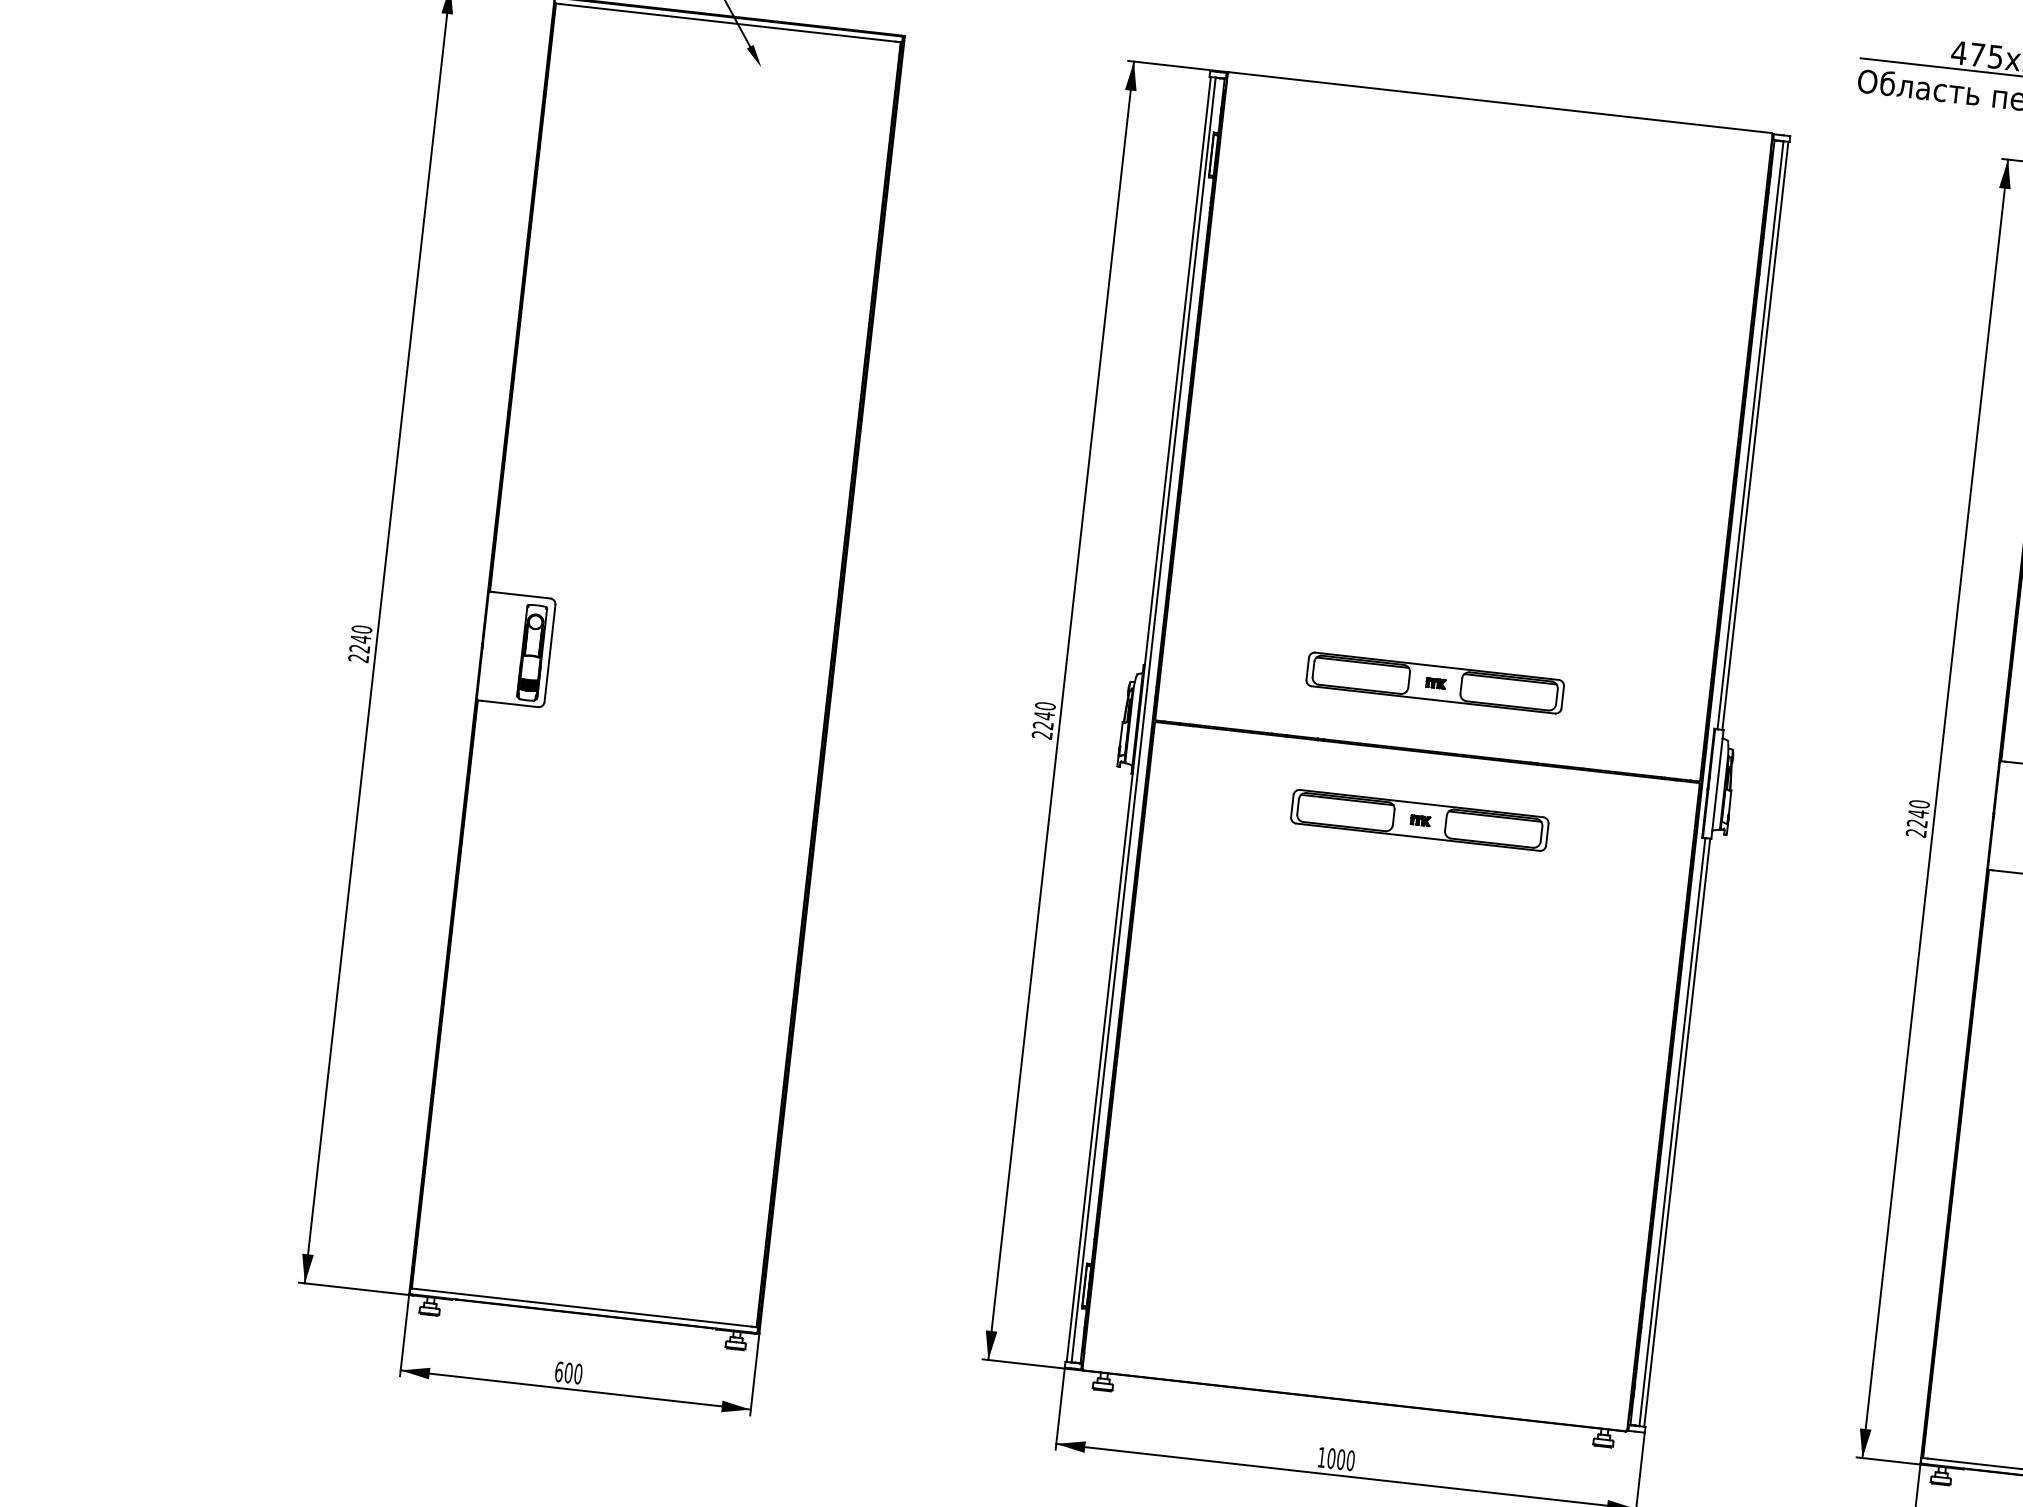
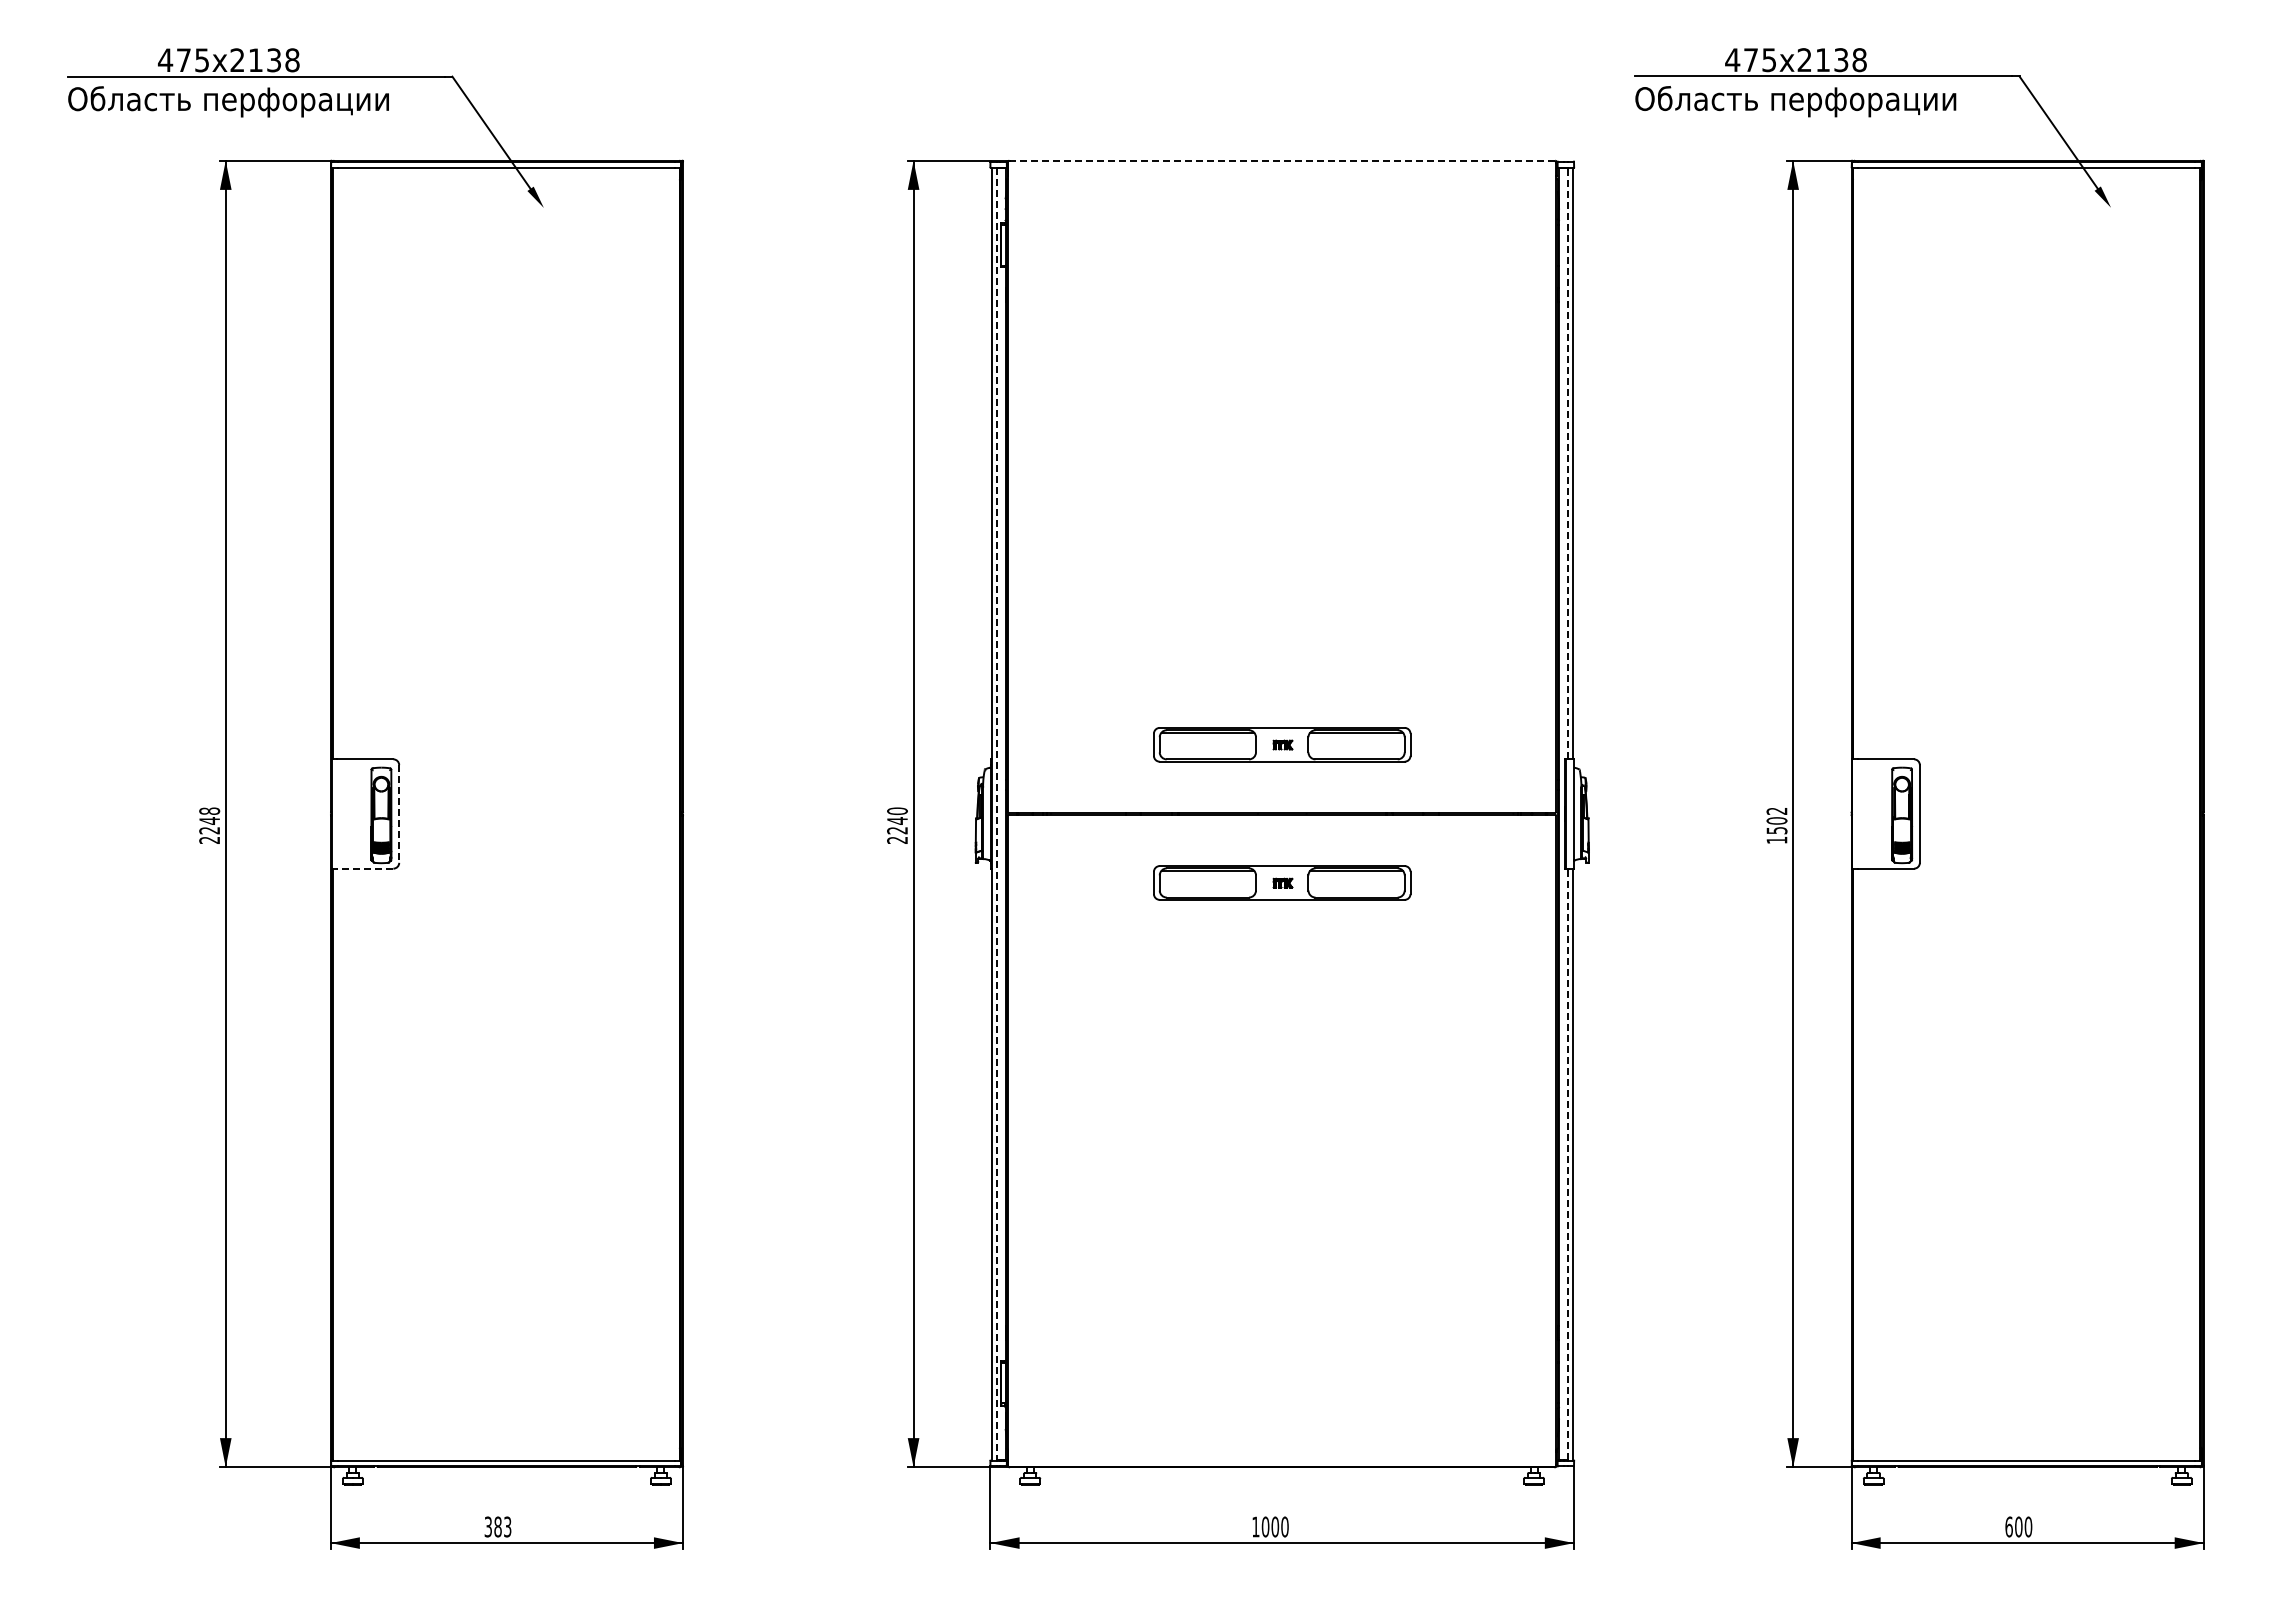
line: (1499, 102) -> (1281, 160), solid -> dashed
line: (1750, 435) -> (1567, 463), solid -> dashed
text: (361, 628) -> (209, 810), 2240 -> 2248
line: (550, 653) -> (399, 814), solid -> dashed
line: (509, 703) -> (364, 868), solid -> dashed
line: (1143, 720) -> (996, 814), solid -> dashed
text: (1917, 818) -> (1776, 825), 2240 -> 1502
line: (1671, 1131) -> (1567, 1164), solid -> dashed
text: (568, 1372) -> (497, 1526), 600 -> 383

